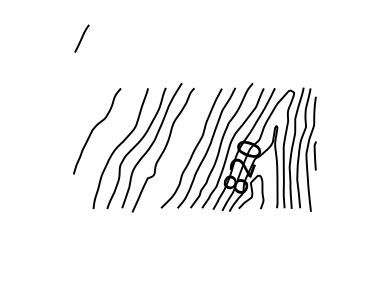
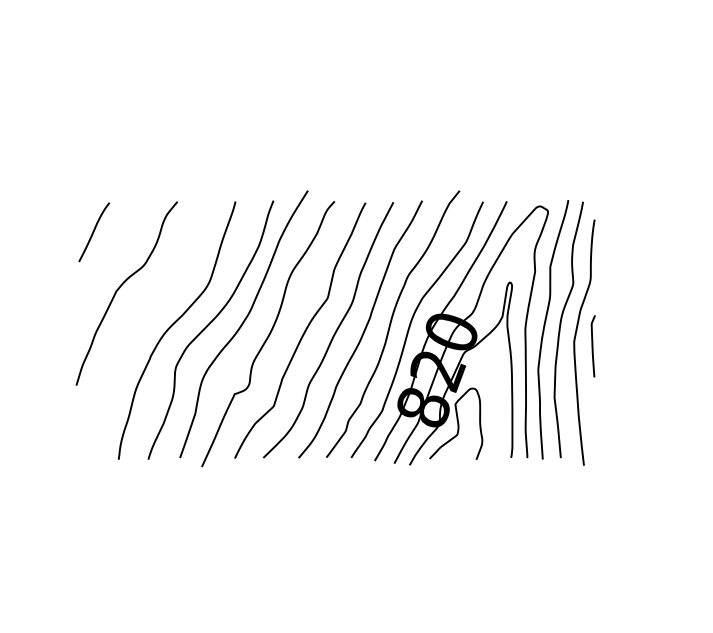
curve: (81, 38) -> (93, 231), moved
curve: (179, 148) -> (302, 330), added

